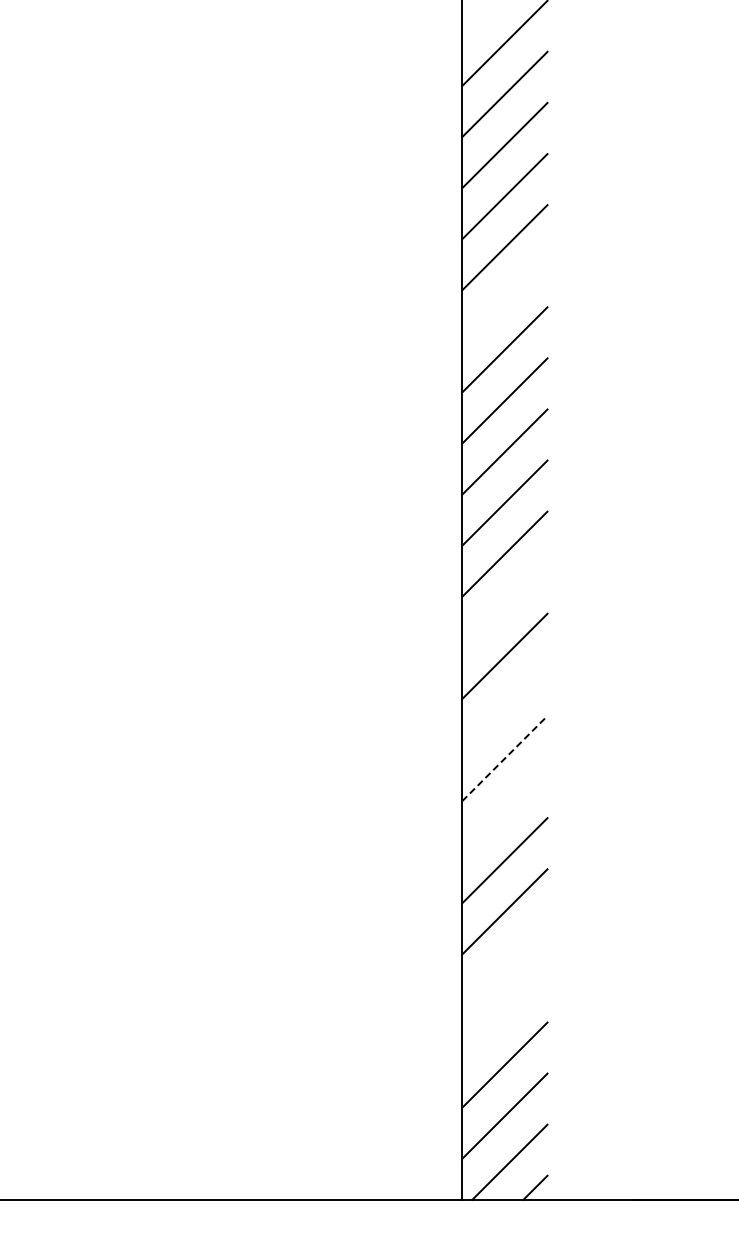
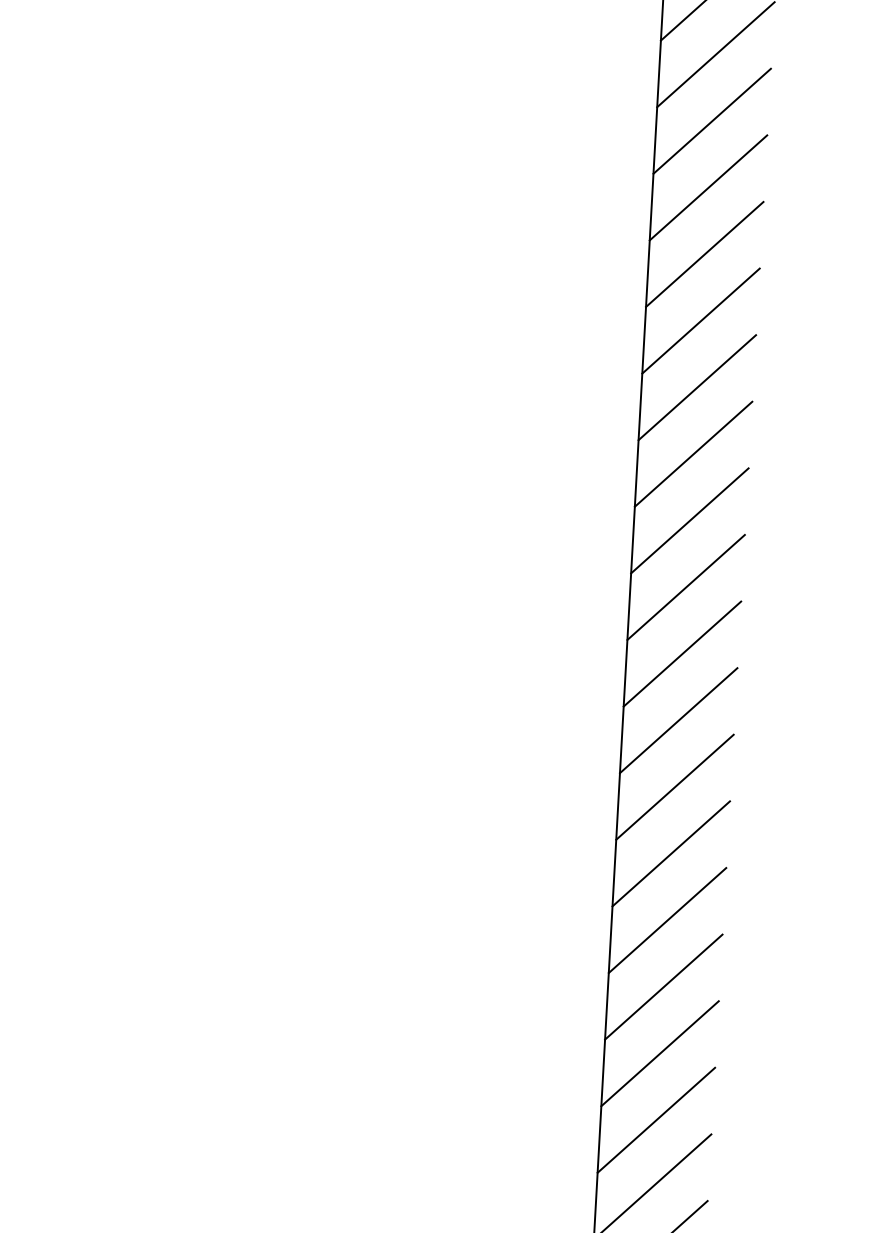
line: (504, 298) -> (711, 120), added
line: (504, 605) -> (689, 520), added
line: (504, 707) -> (681, 653), added
line: (505, 758) -> (679, 720), dashed -> solid
line: (504, 809) -> (674, 786), added
line: (504, 962) -> (663, 986), added
line: (504, 1013) -> (659, 1052), added

